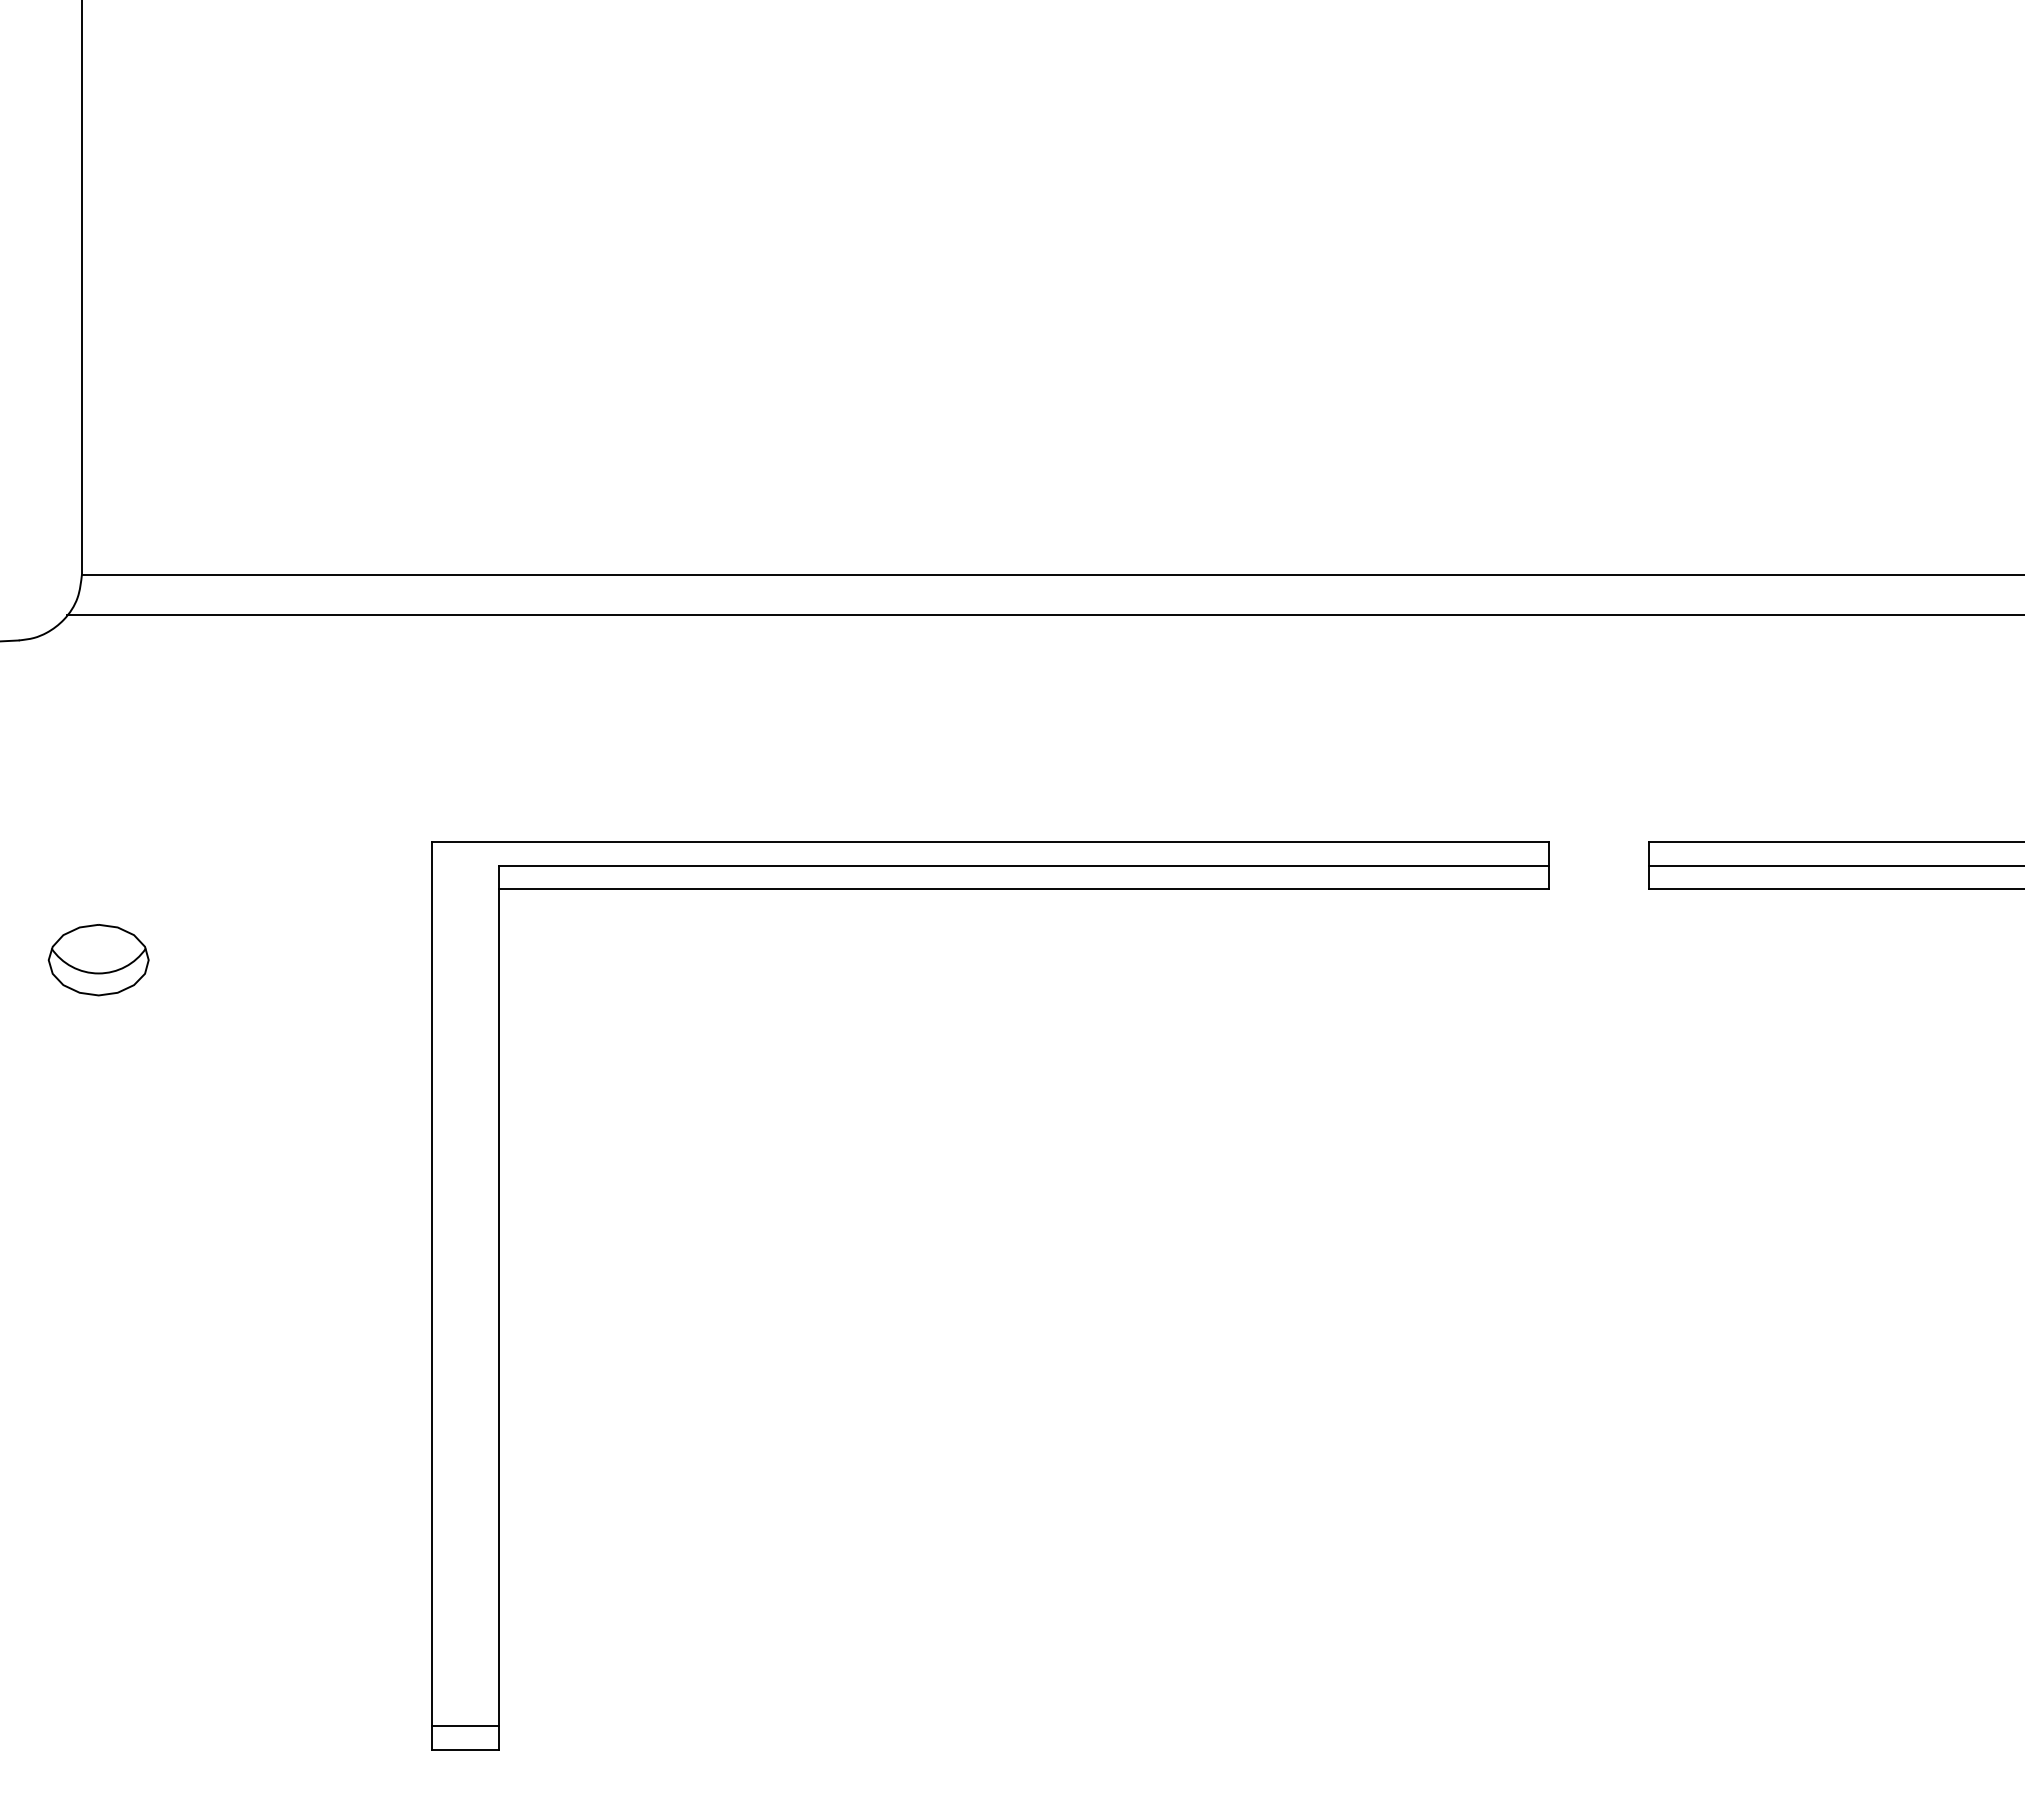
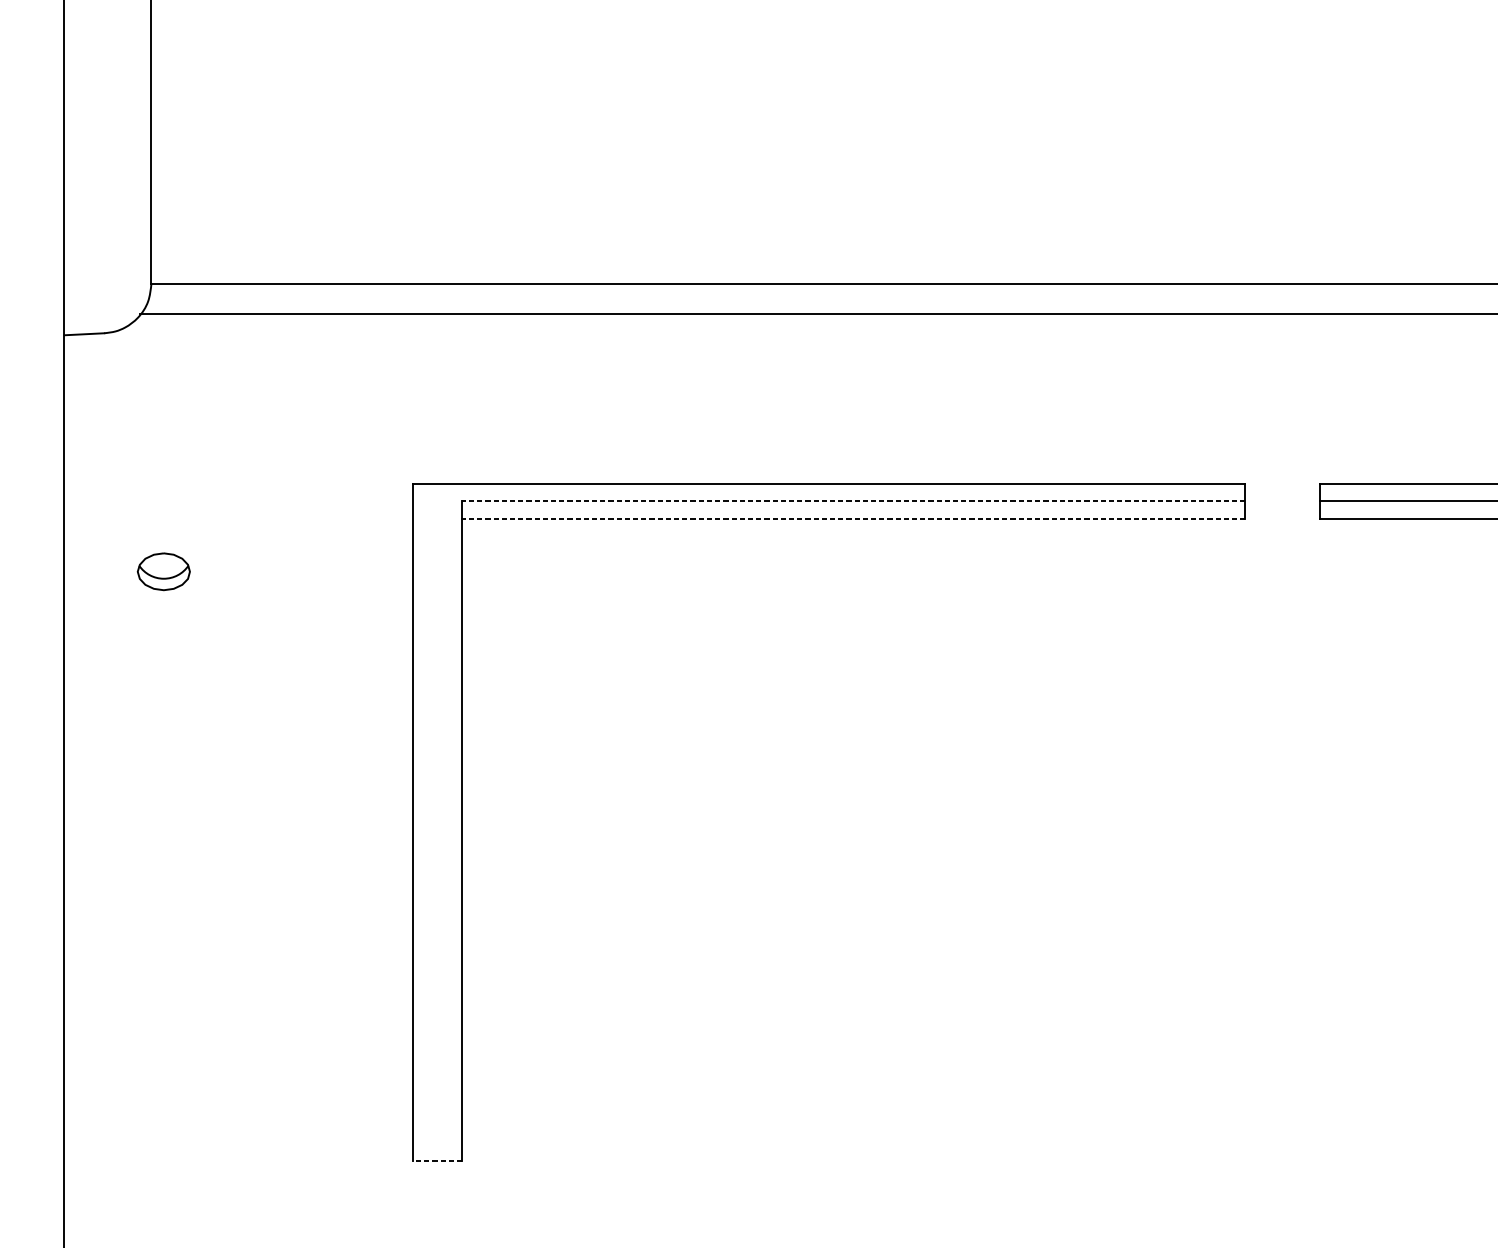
line: (1023, 865) -> (853, 501), solid -> dashed
line: (1023, 889) -> (853, 519), solid -> dashed
part: (98, 960) -> (163, 571), size x0.7
line: (465, 1726) -> (437, 1143), removed
line: (464, 1749) -> (436, 1160), solid -> dashed

